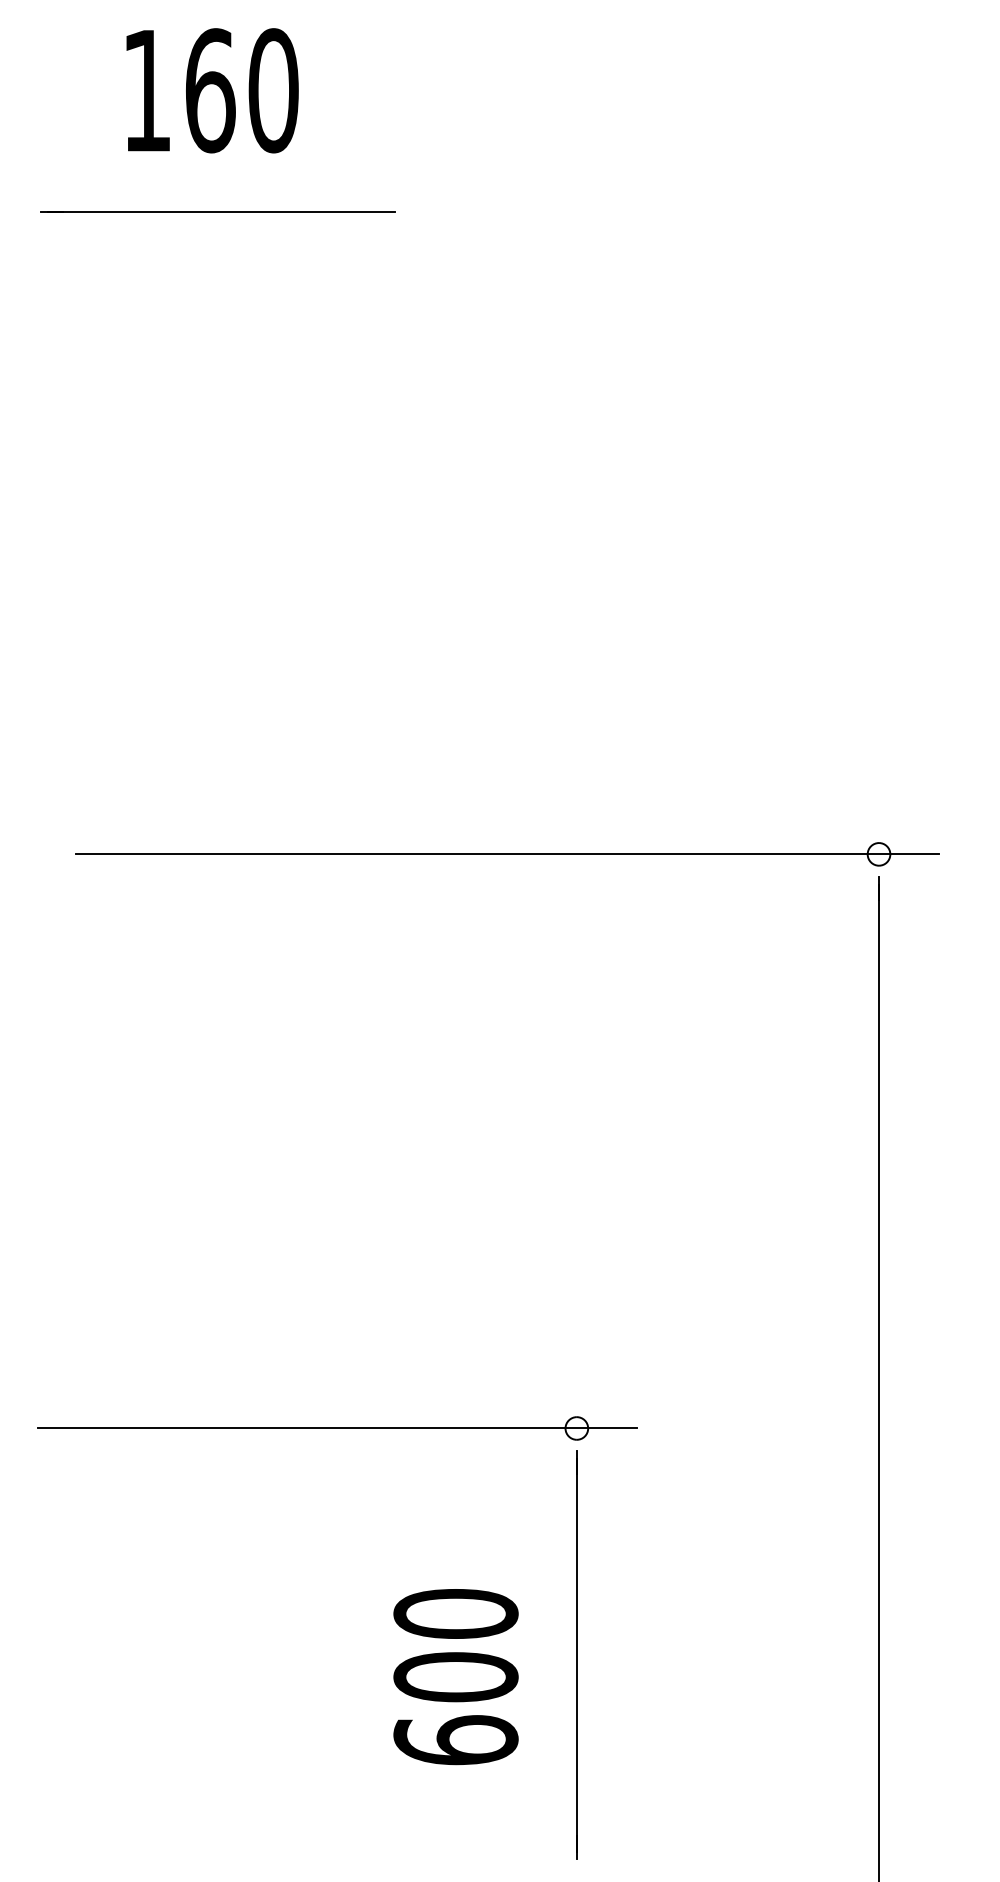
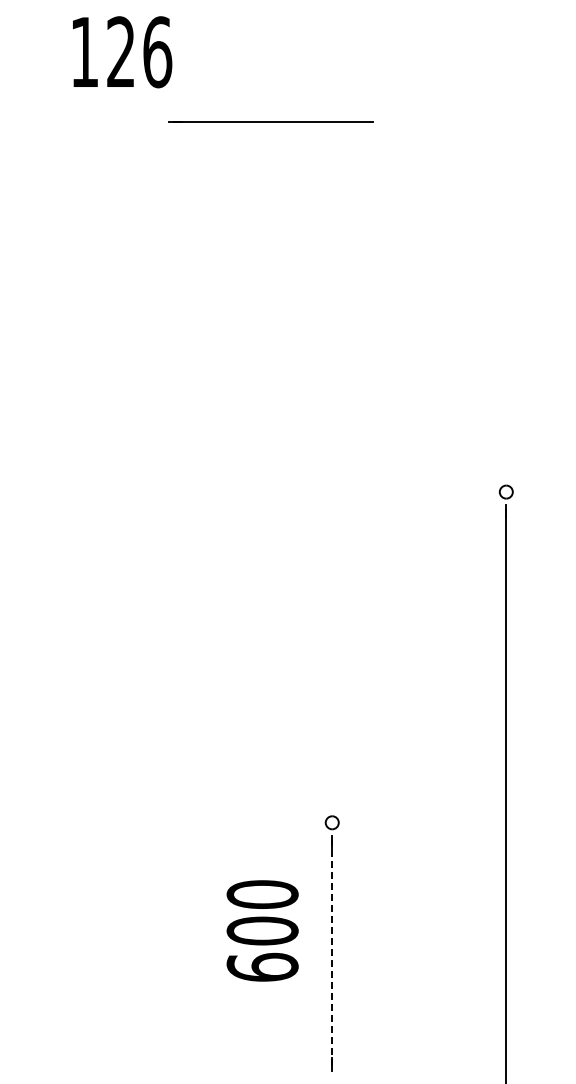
text: (242, 91) -> (139, 52), 160 -> 126
line: (216, 210) -> (270, 121), moved
line: (507, 855) -> (292, 492), removed
line: (337, 1427) -> (194, 822), removed
line: (577, 1653) -> (332, 952), solid -> dashed
text: (455, 1676) -> (262, 930), moved

